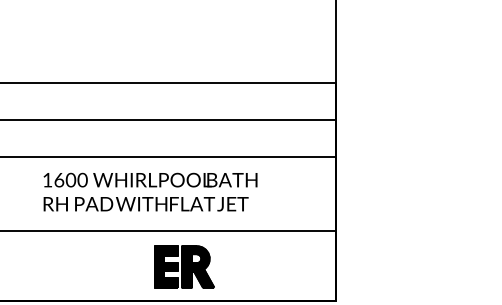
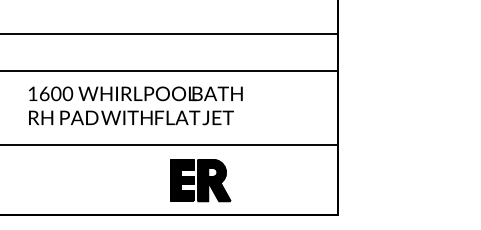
text: (150, 191) -> (135, 105), moved
part: (184, 266) -> (200, 180), moved

